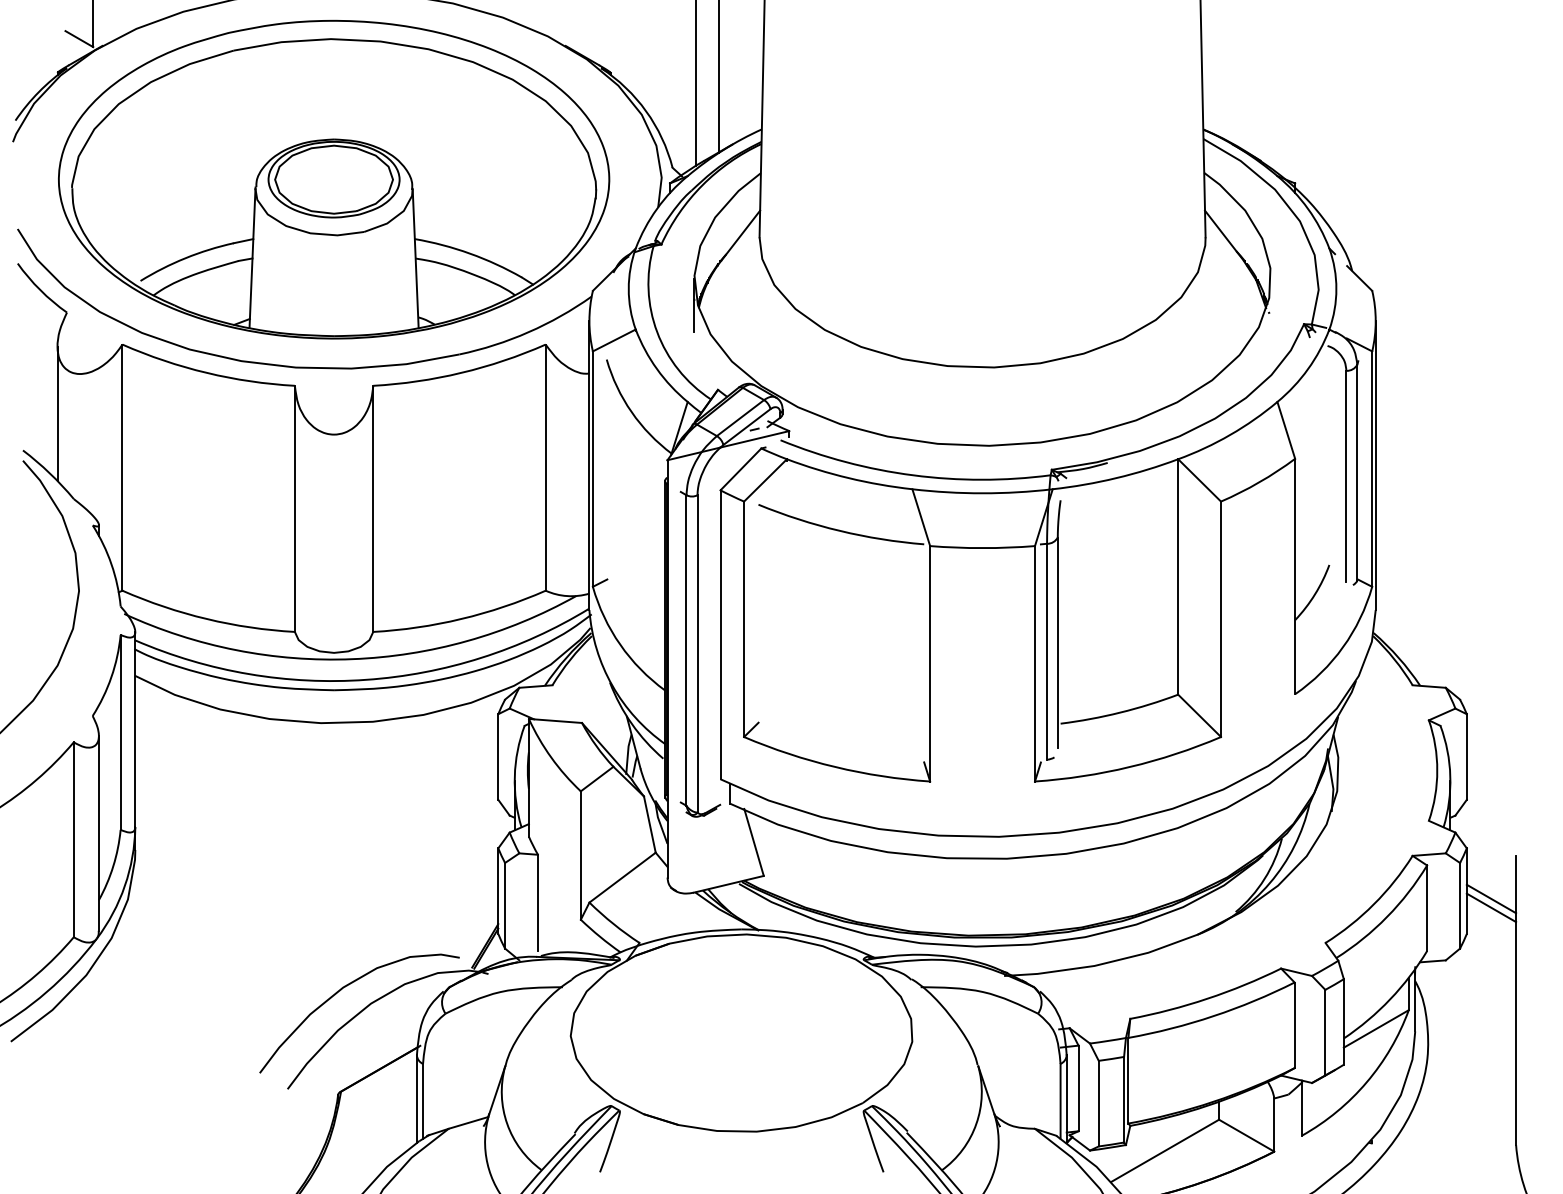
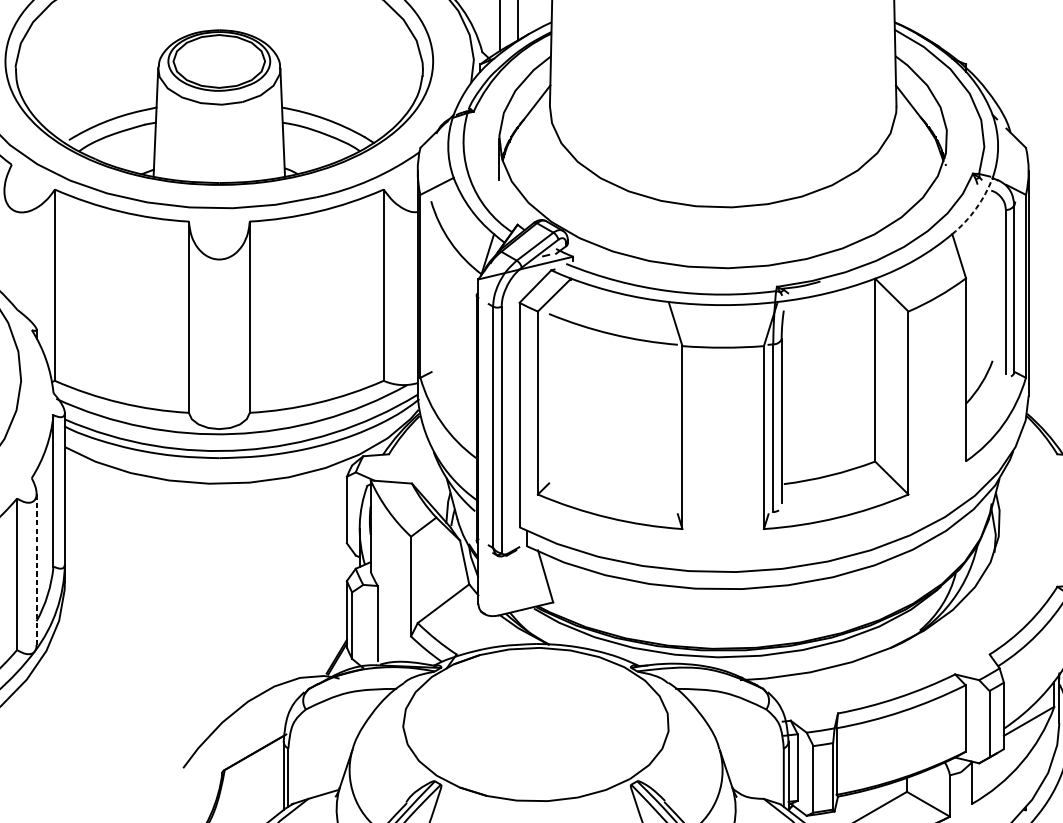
arc: (1308, 369) -> (976, 208), solid -> dashed
line: (57, 413) -> (4, 243), removed
line: (98, 832) -> (36, 568), solid -> dashed
curve: (340, 991) -> (224, 692), removed

